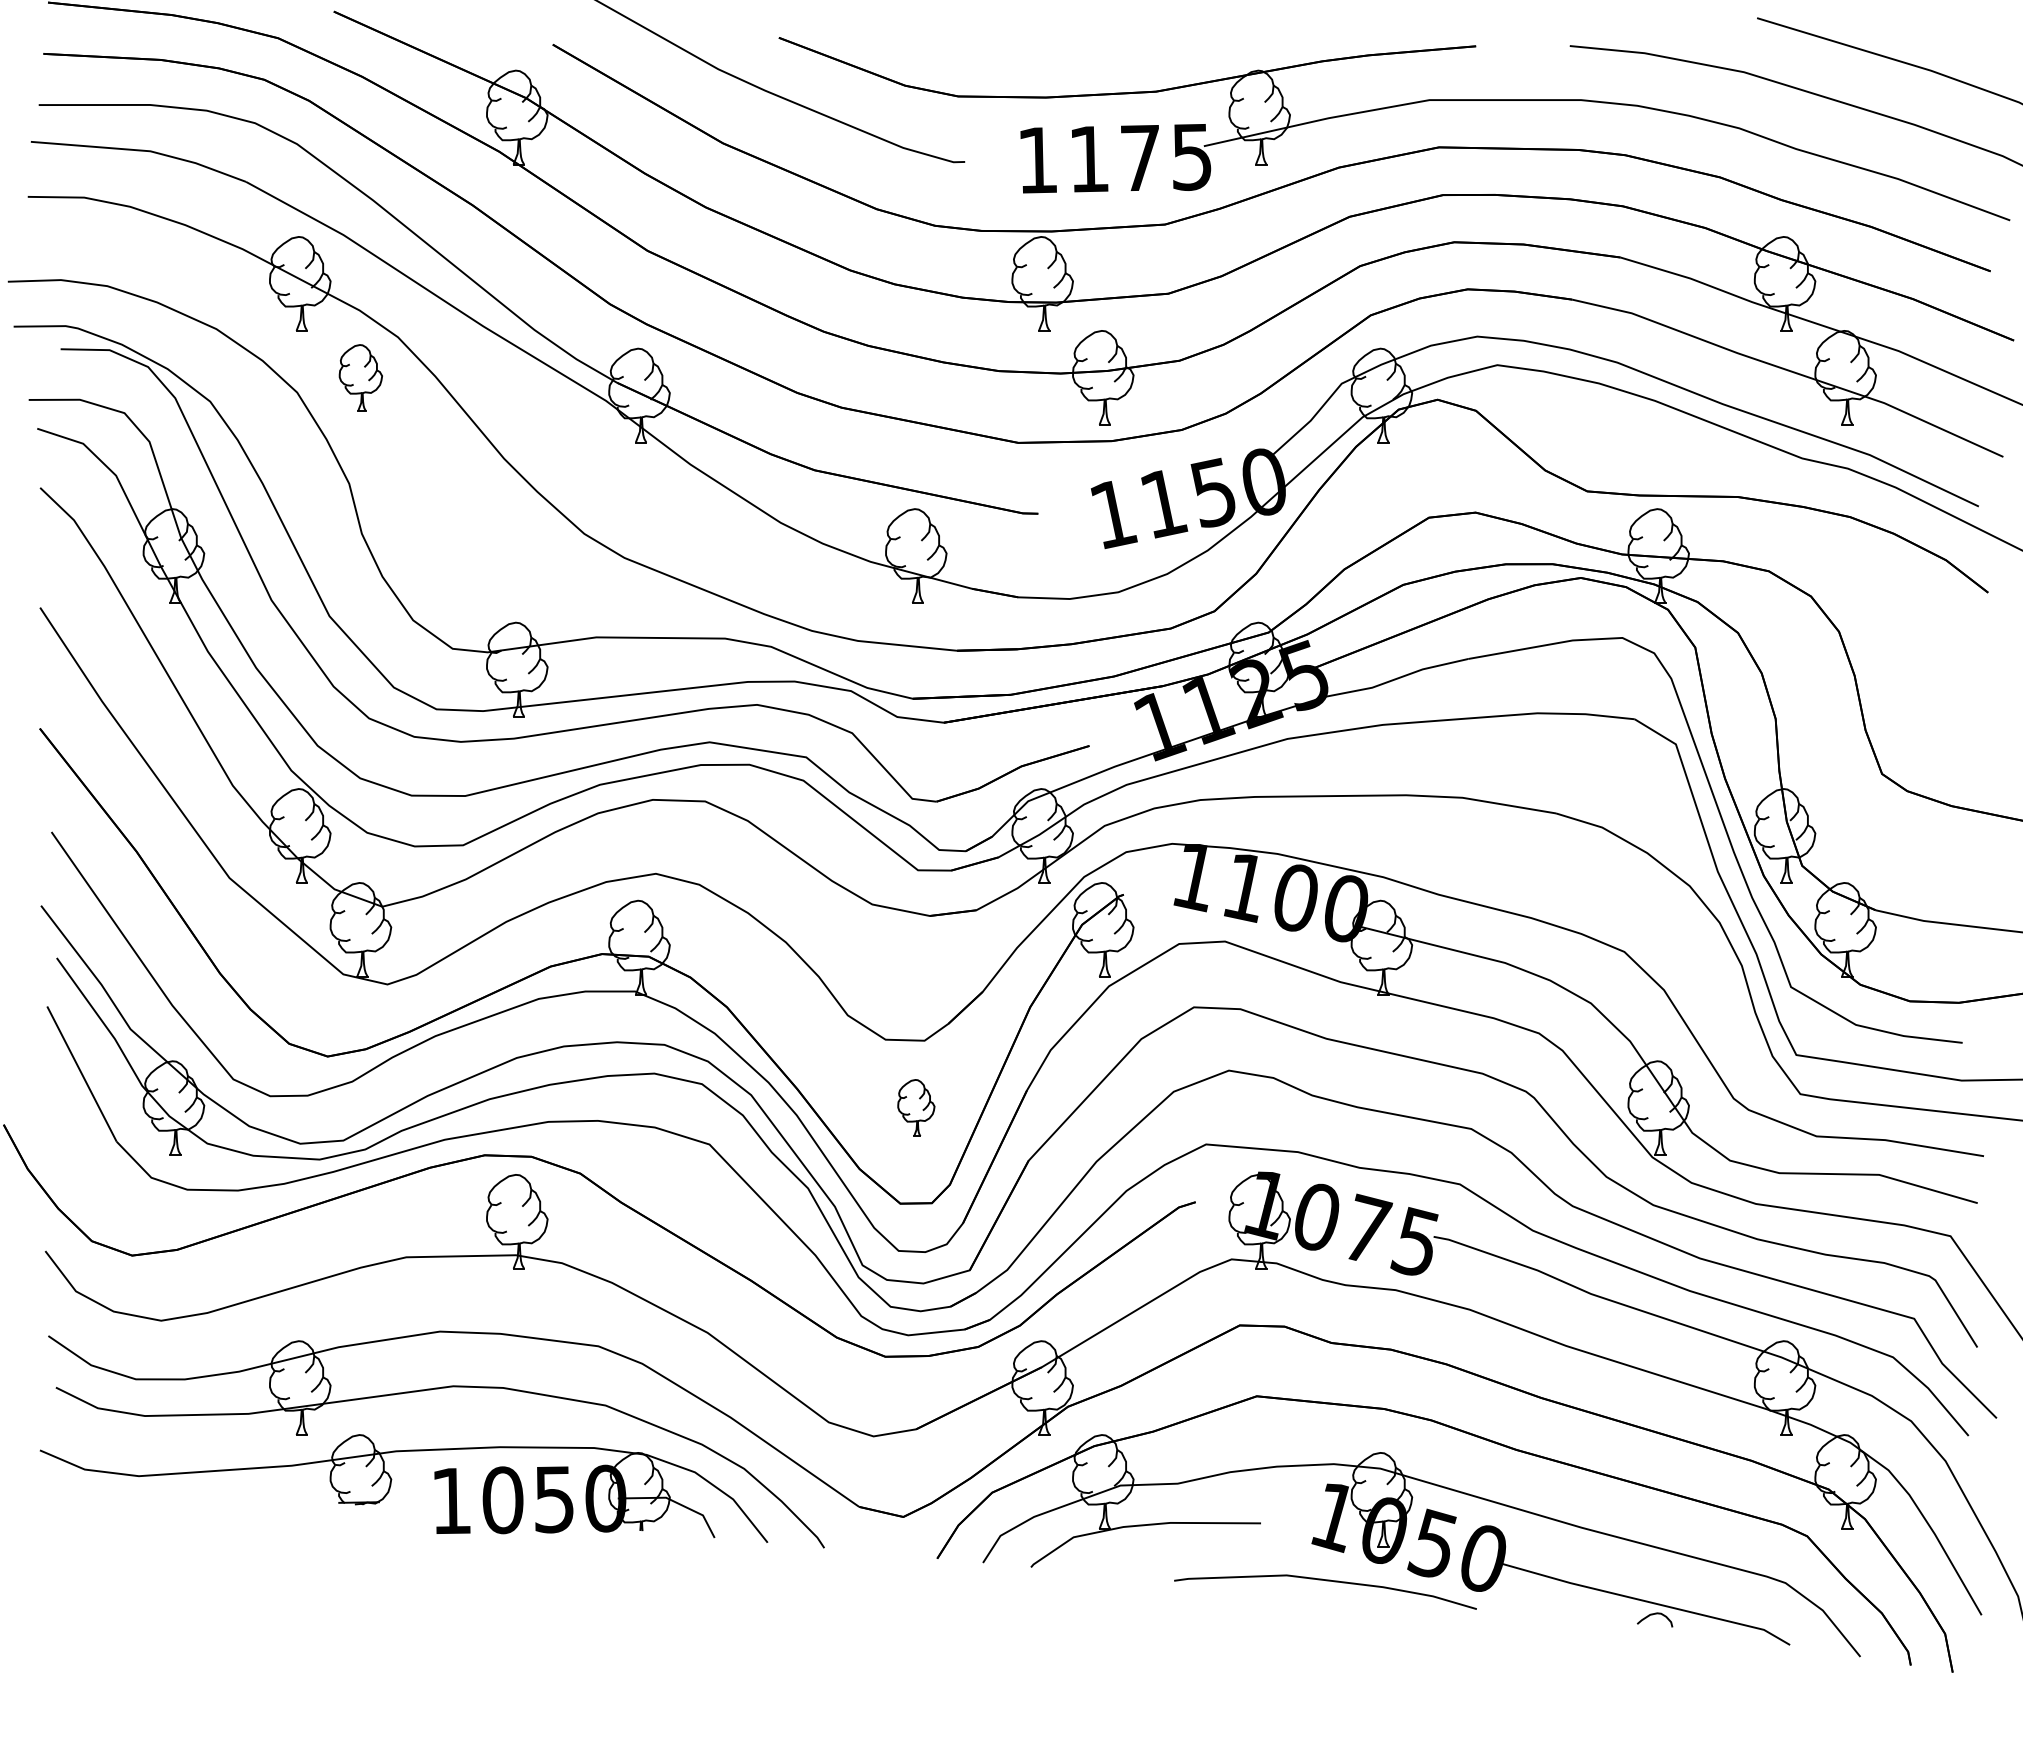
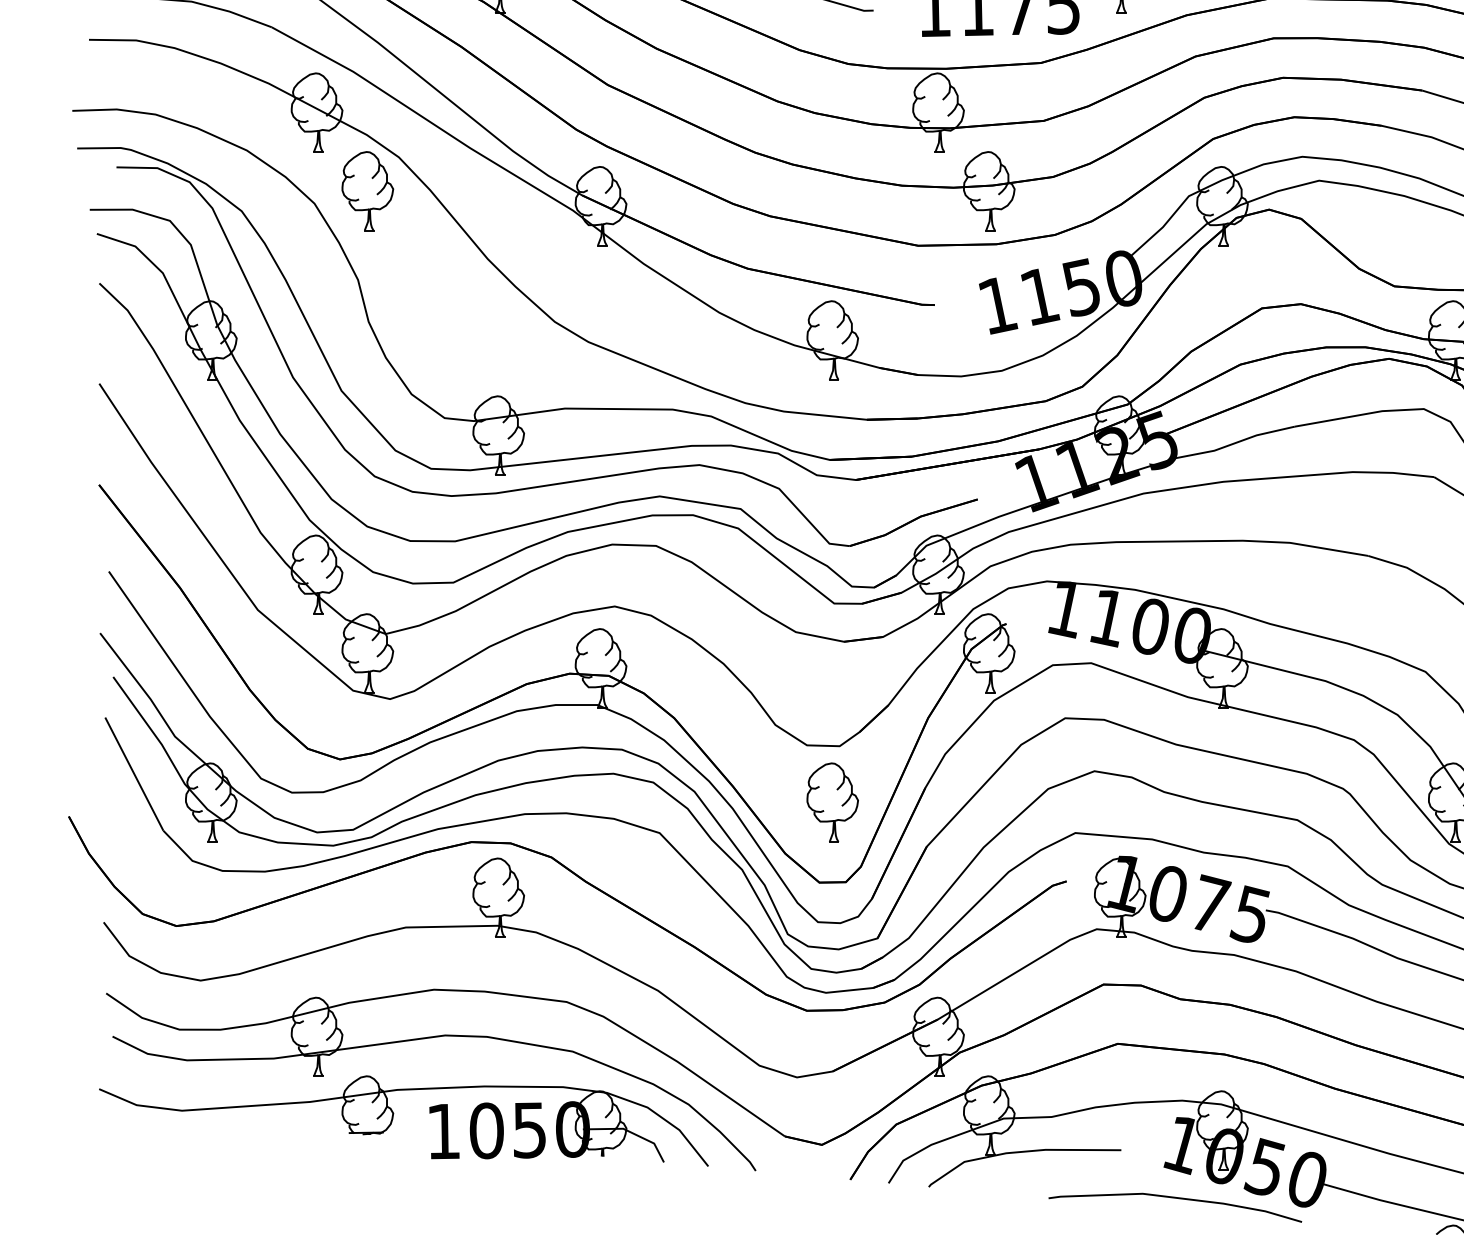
part: (360, 377) -> (367, 191), size x1.43
part: (916, 1107) -> (832, 802), size x1.67

